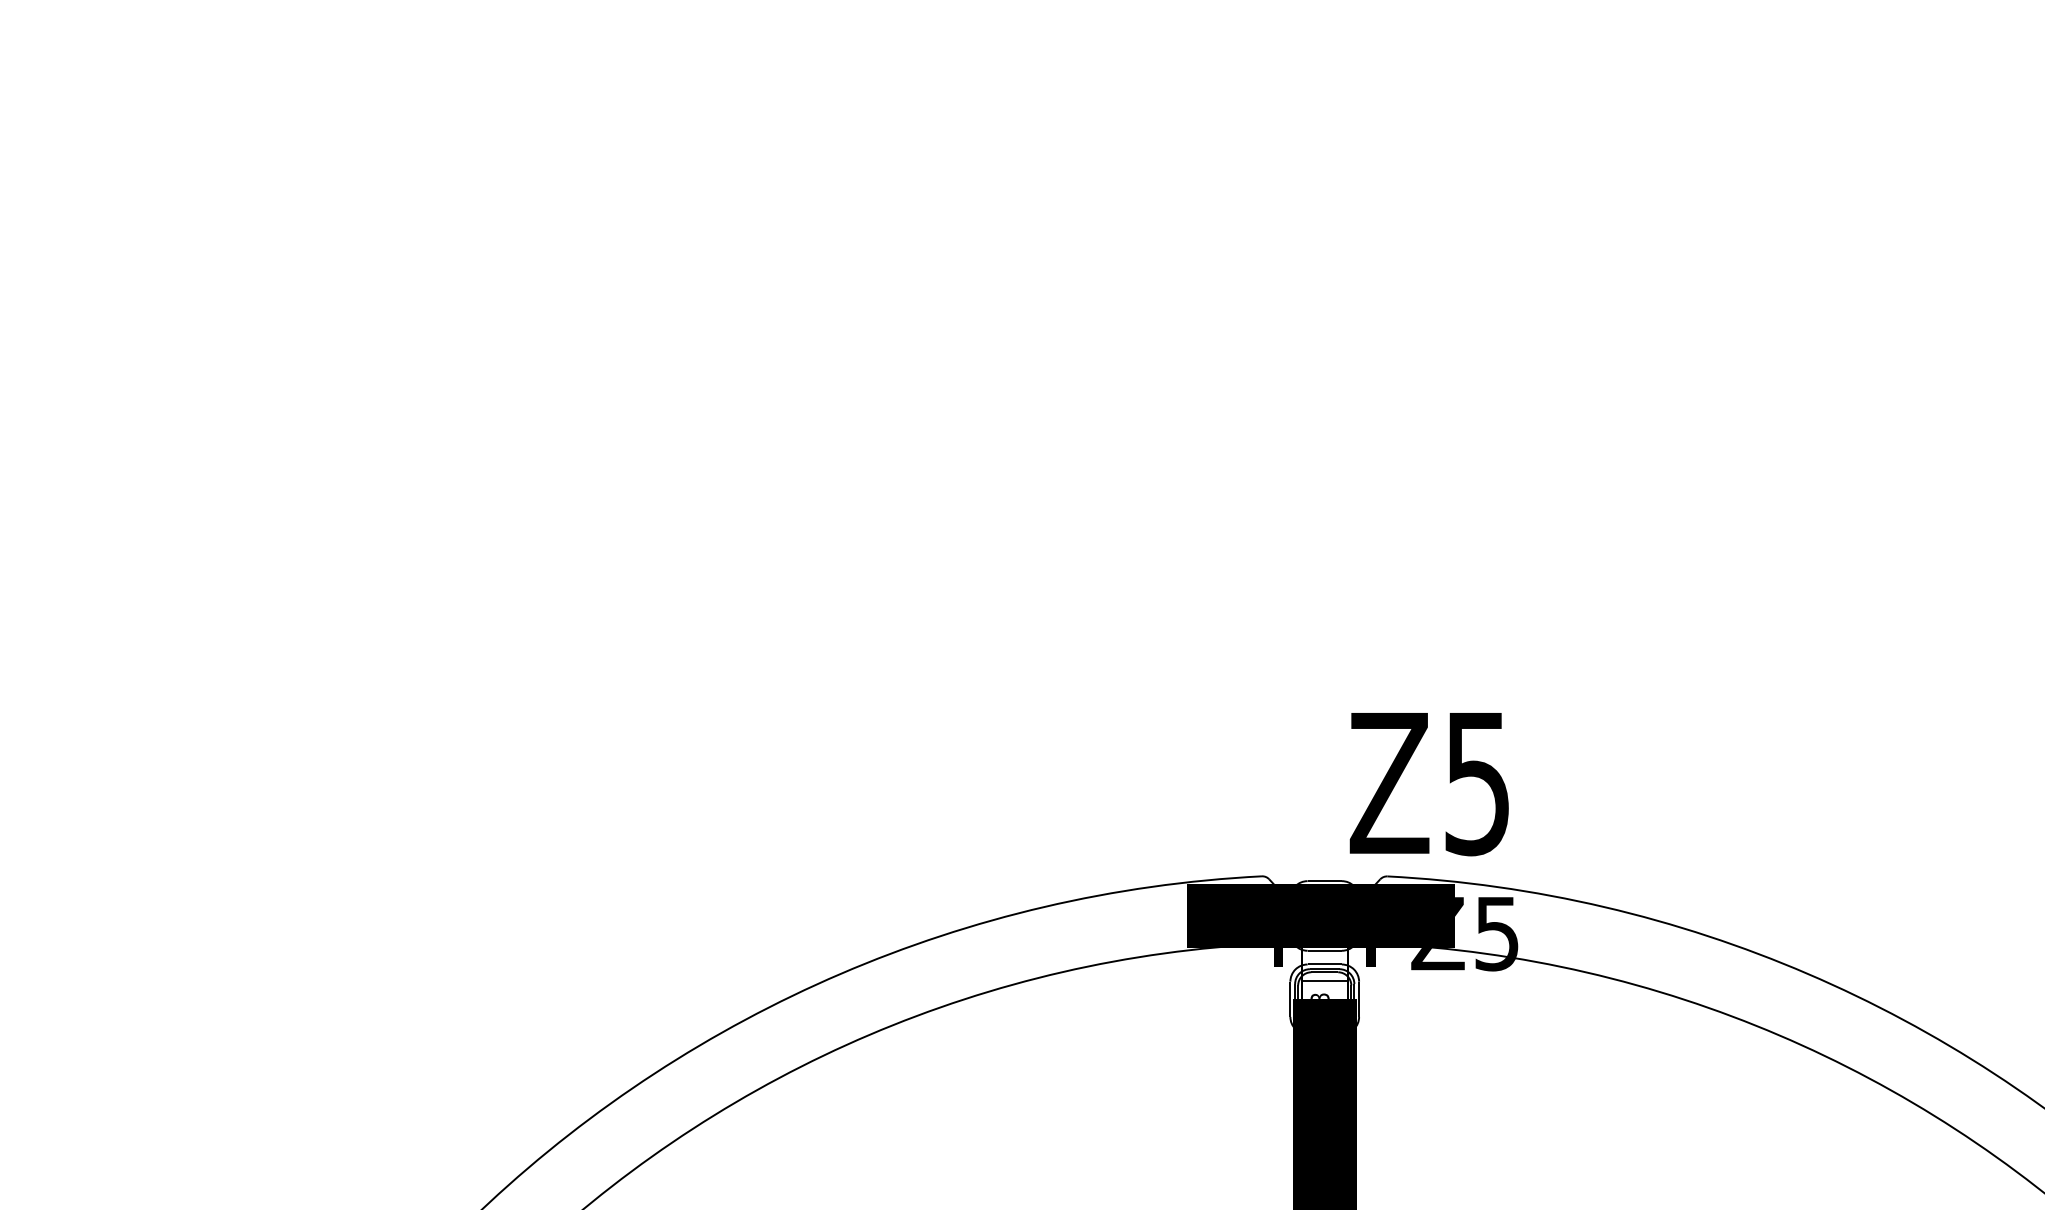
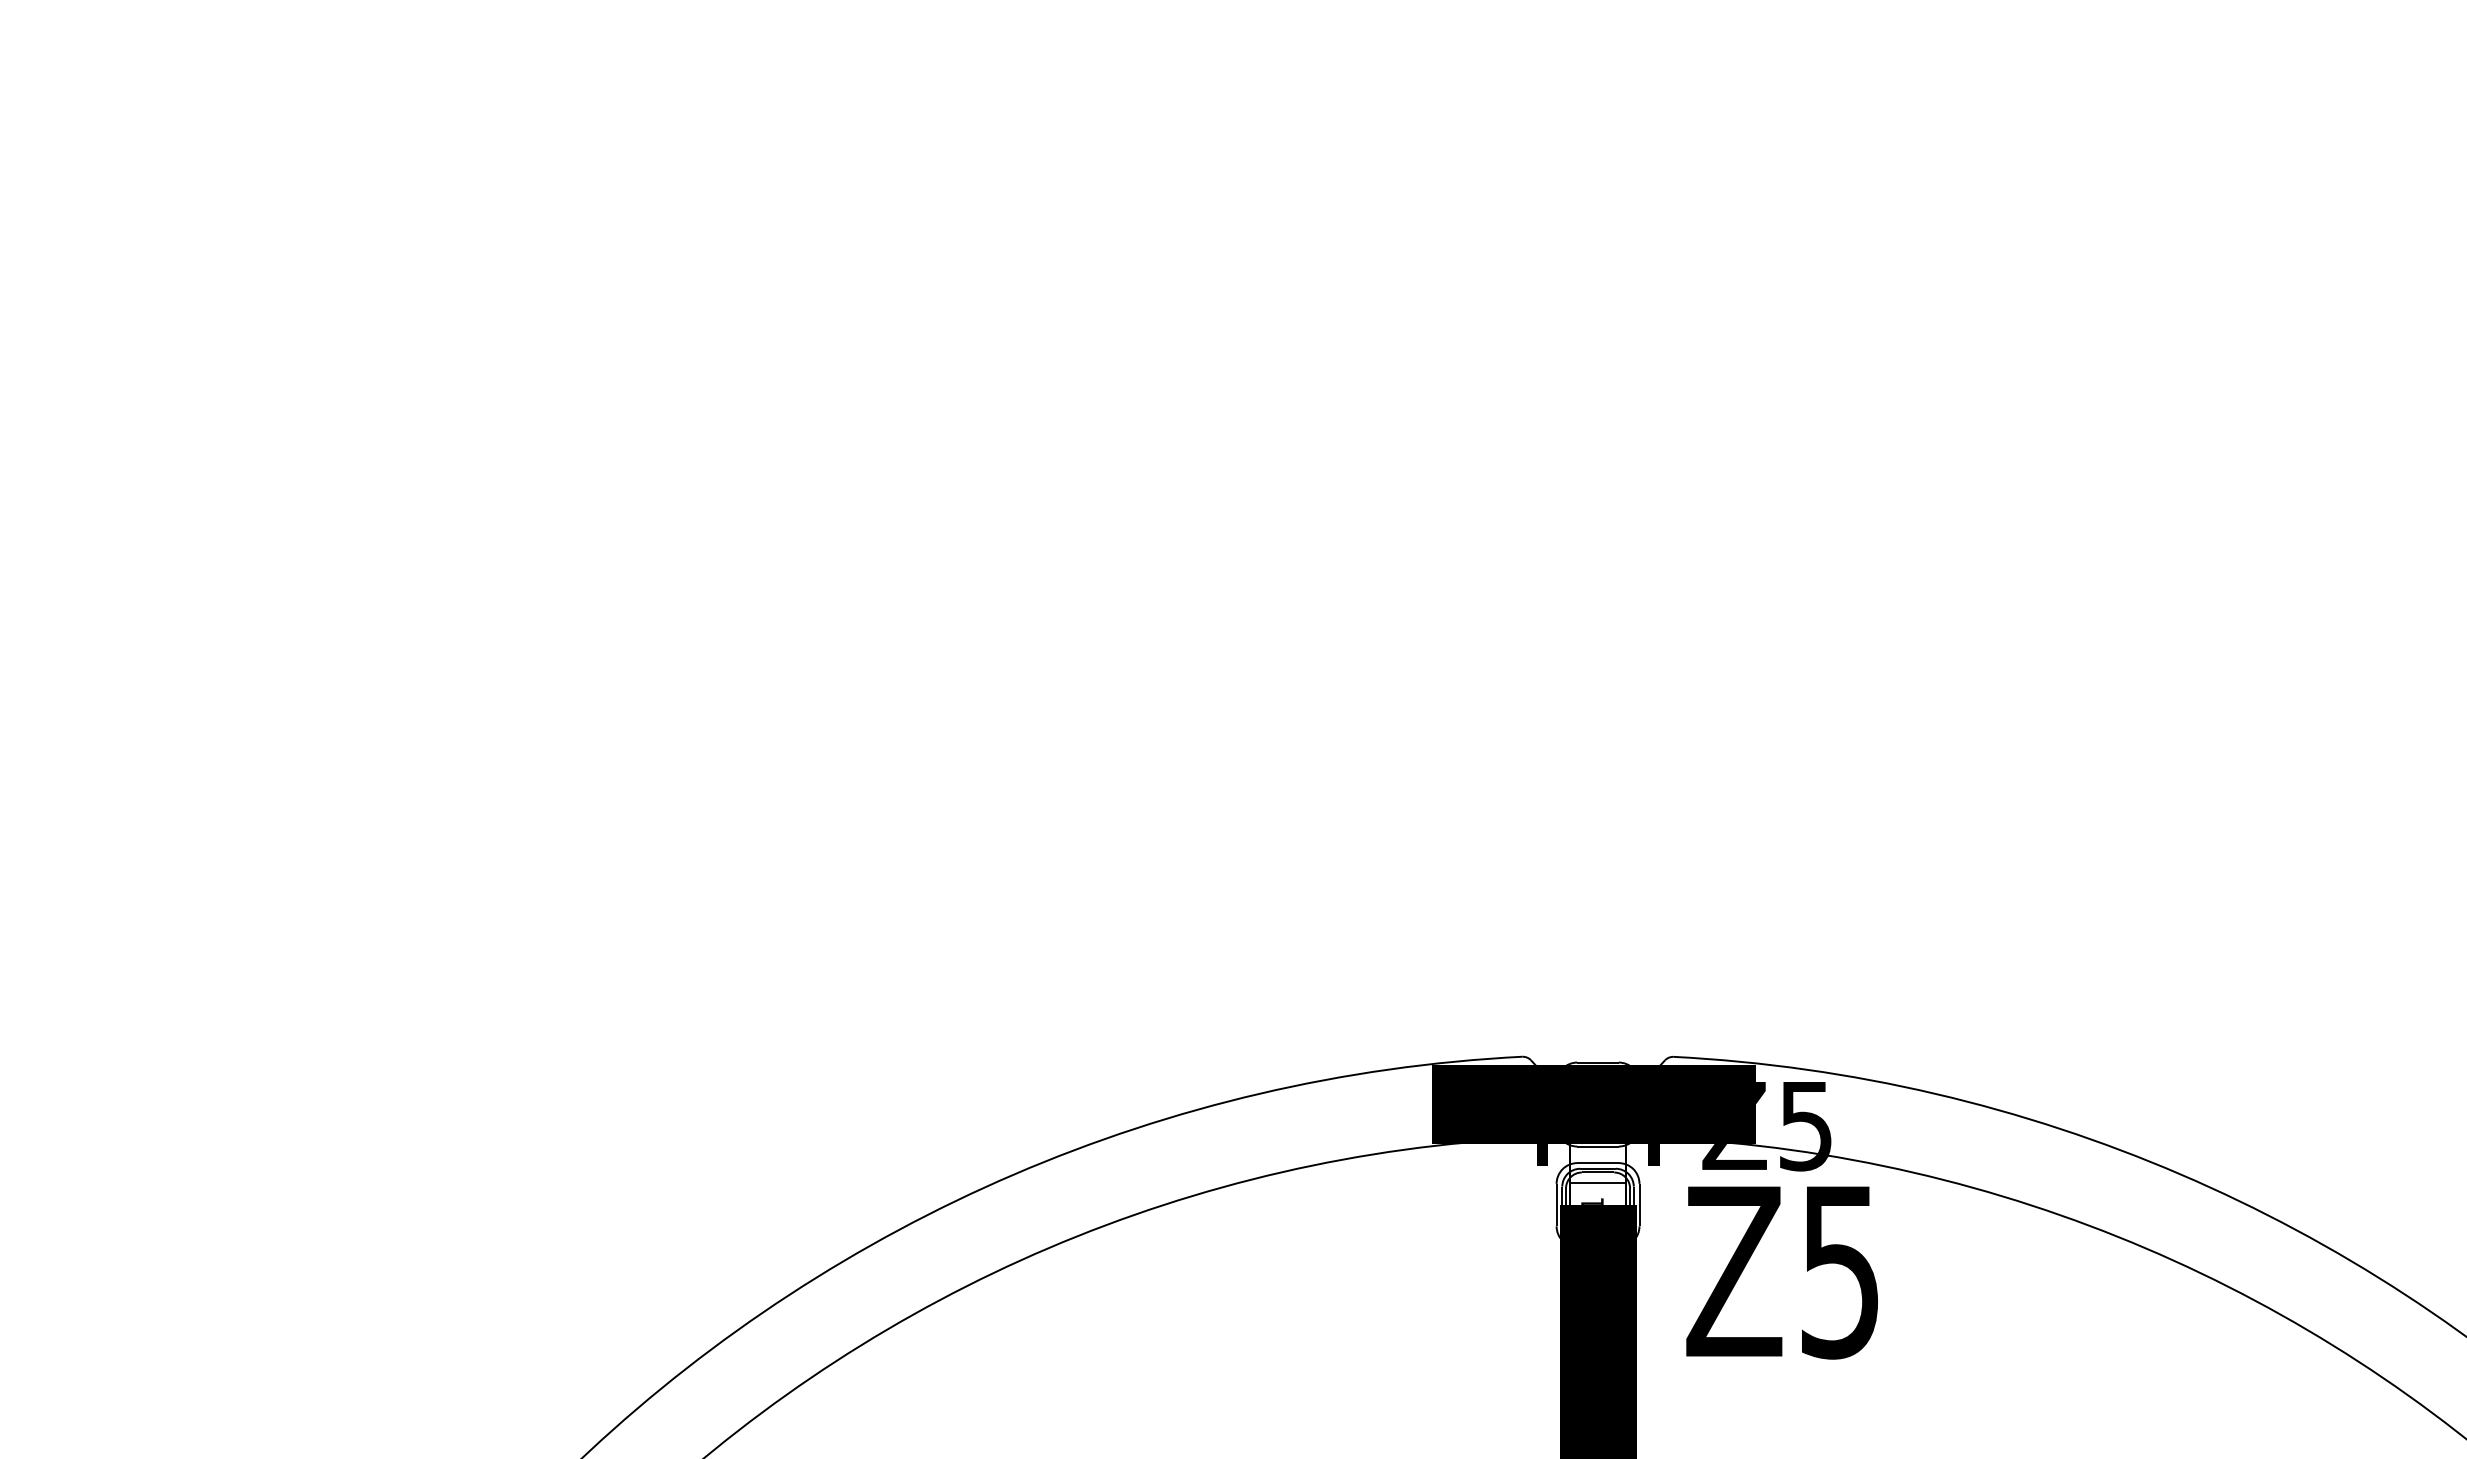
text: (1428, 784) -> (1781, 1272), moved
text: (1320, 996) -> (1592, 1201), 3 -> 1

